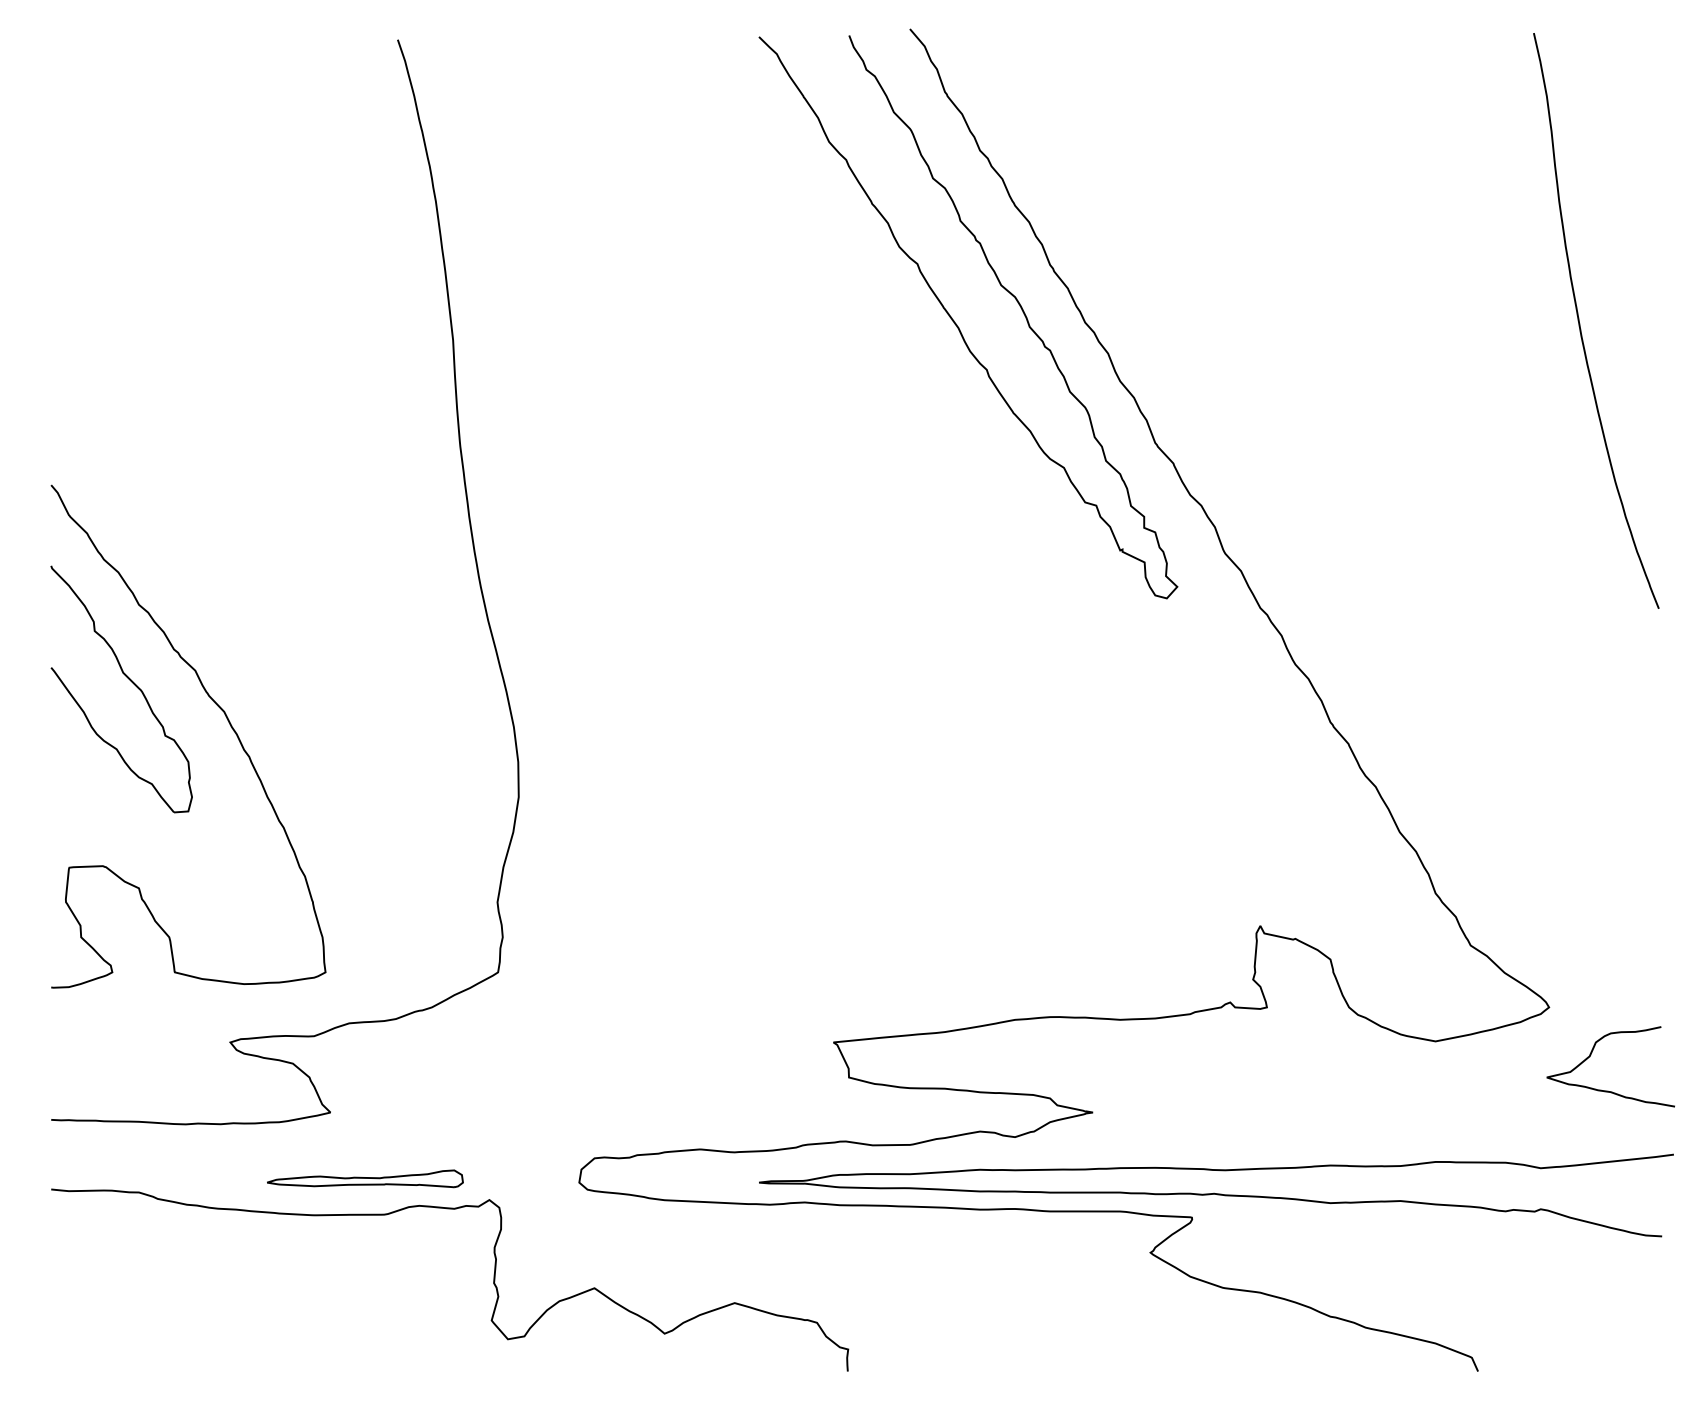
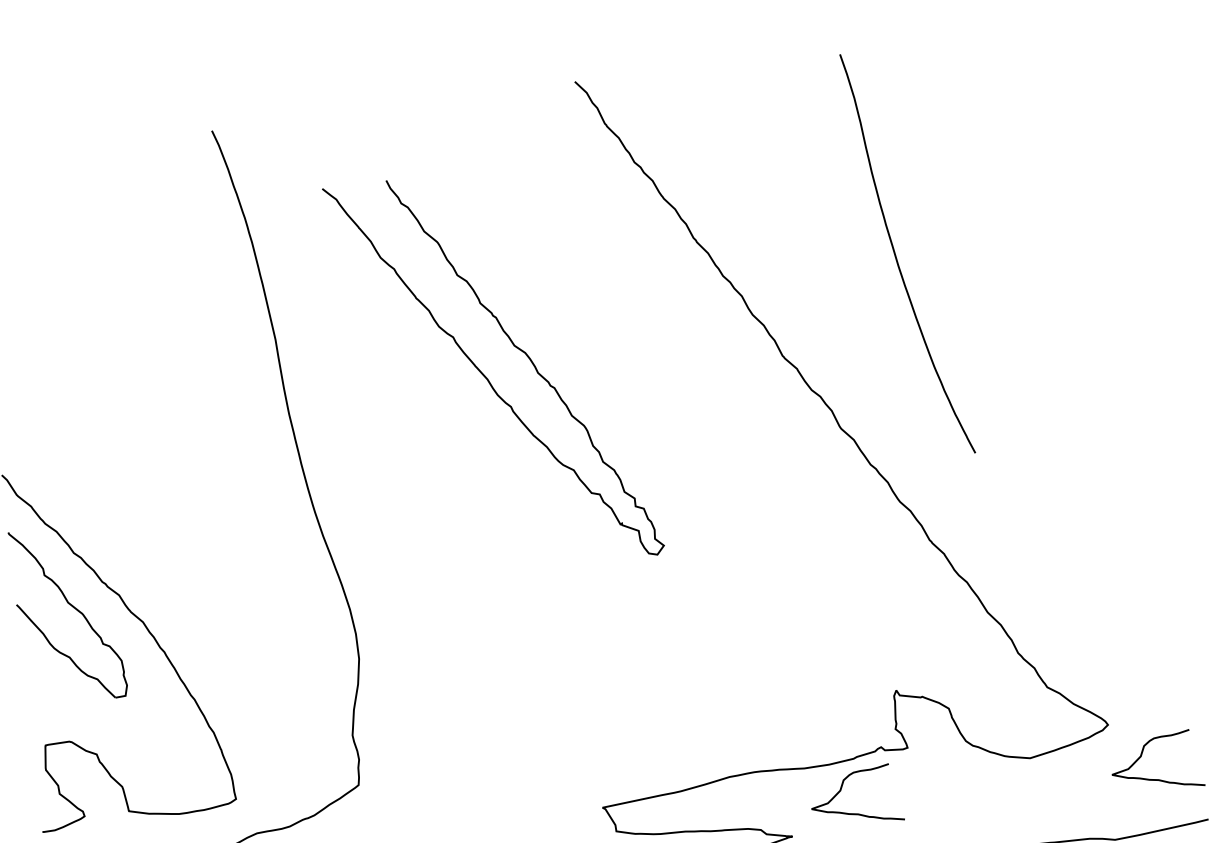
curve: (1580, 323) -> (896, 256), moved
curve: (957, 324) -> (486, 377), moved
curve: (1168, 1055) -> (841, 789), added

